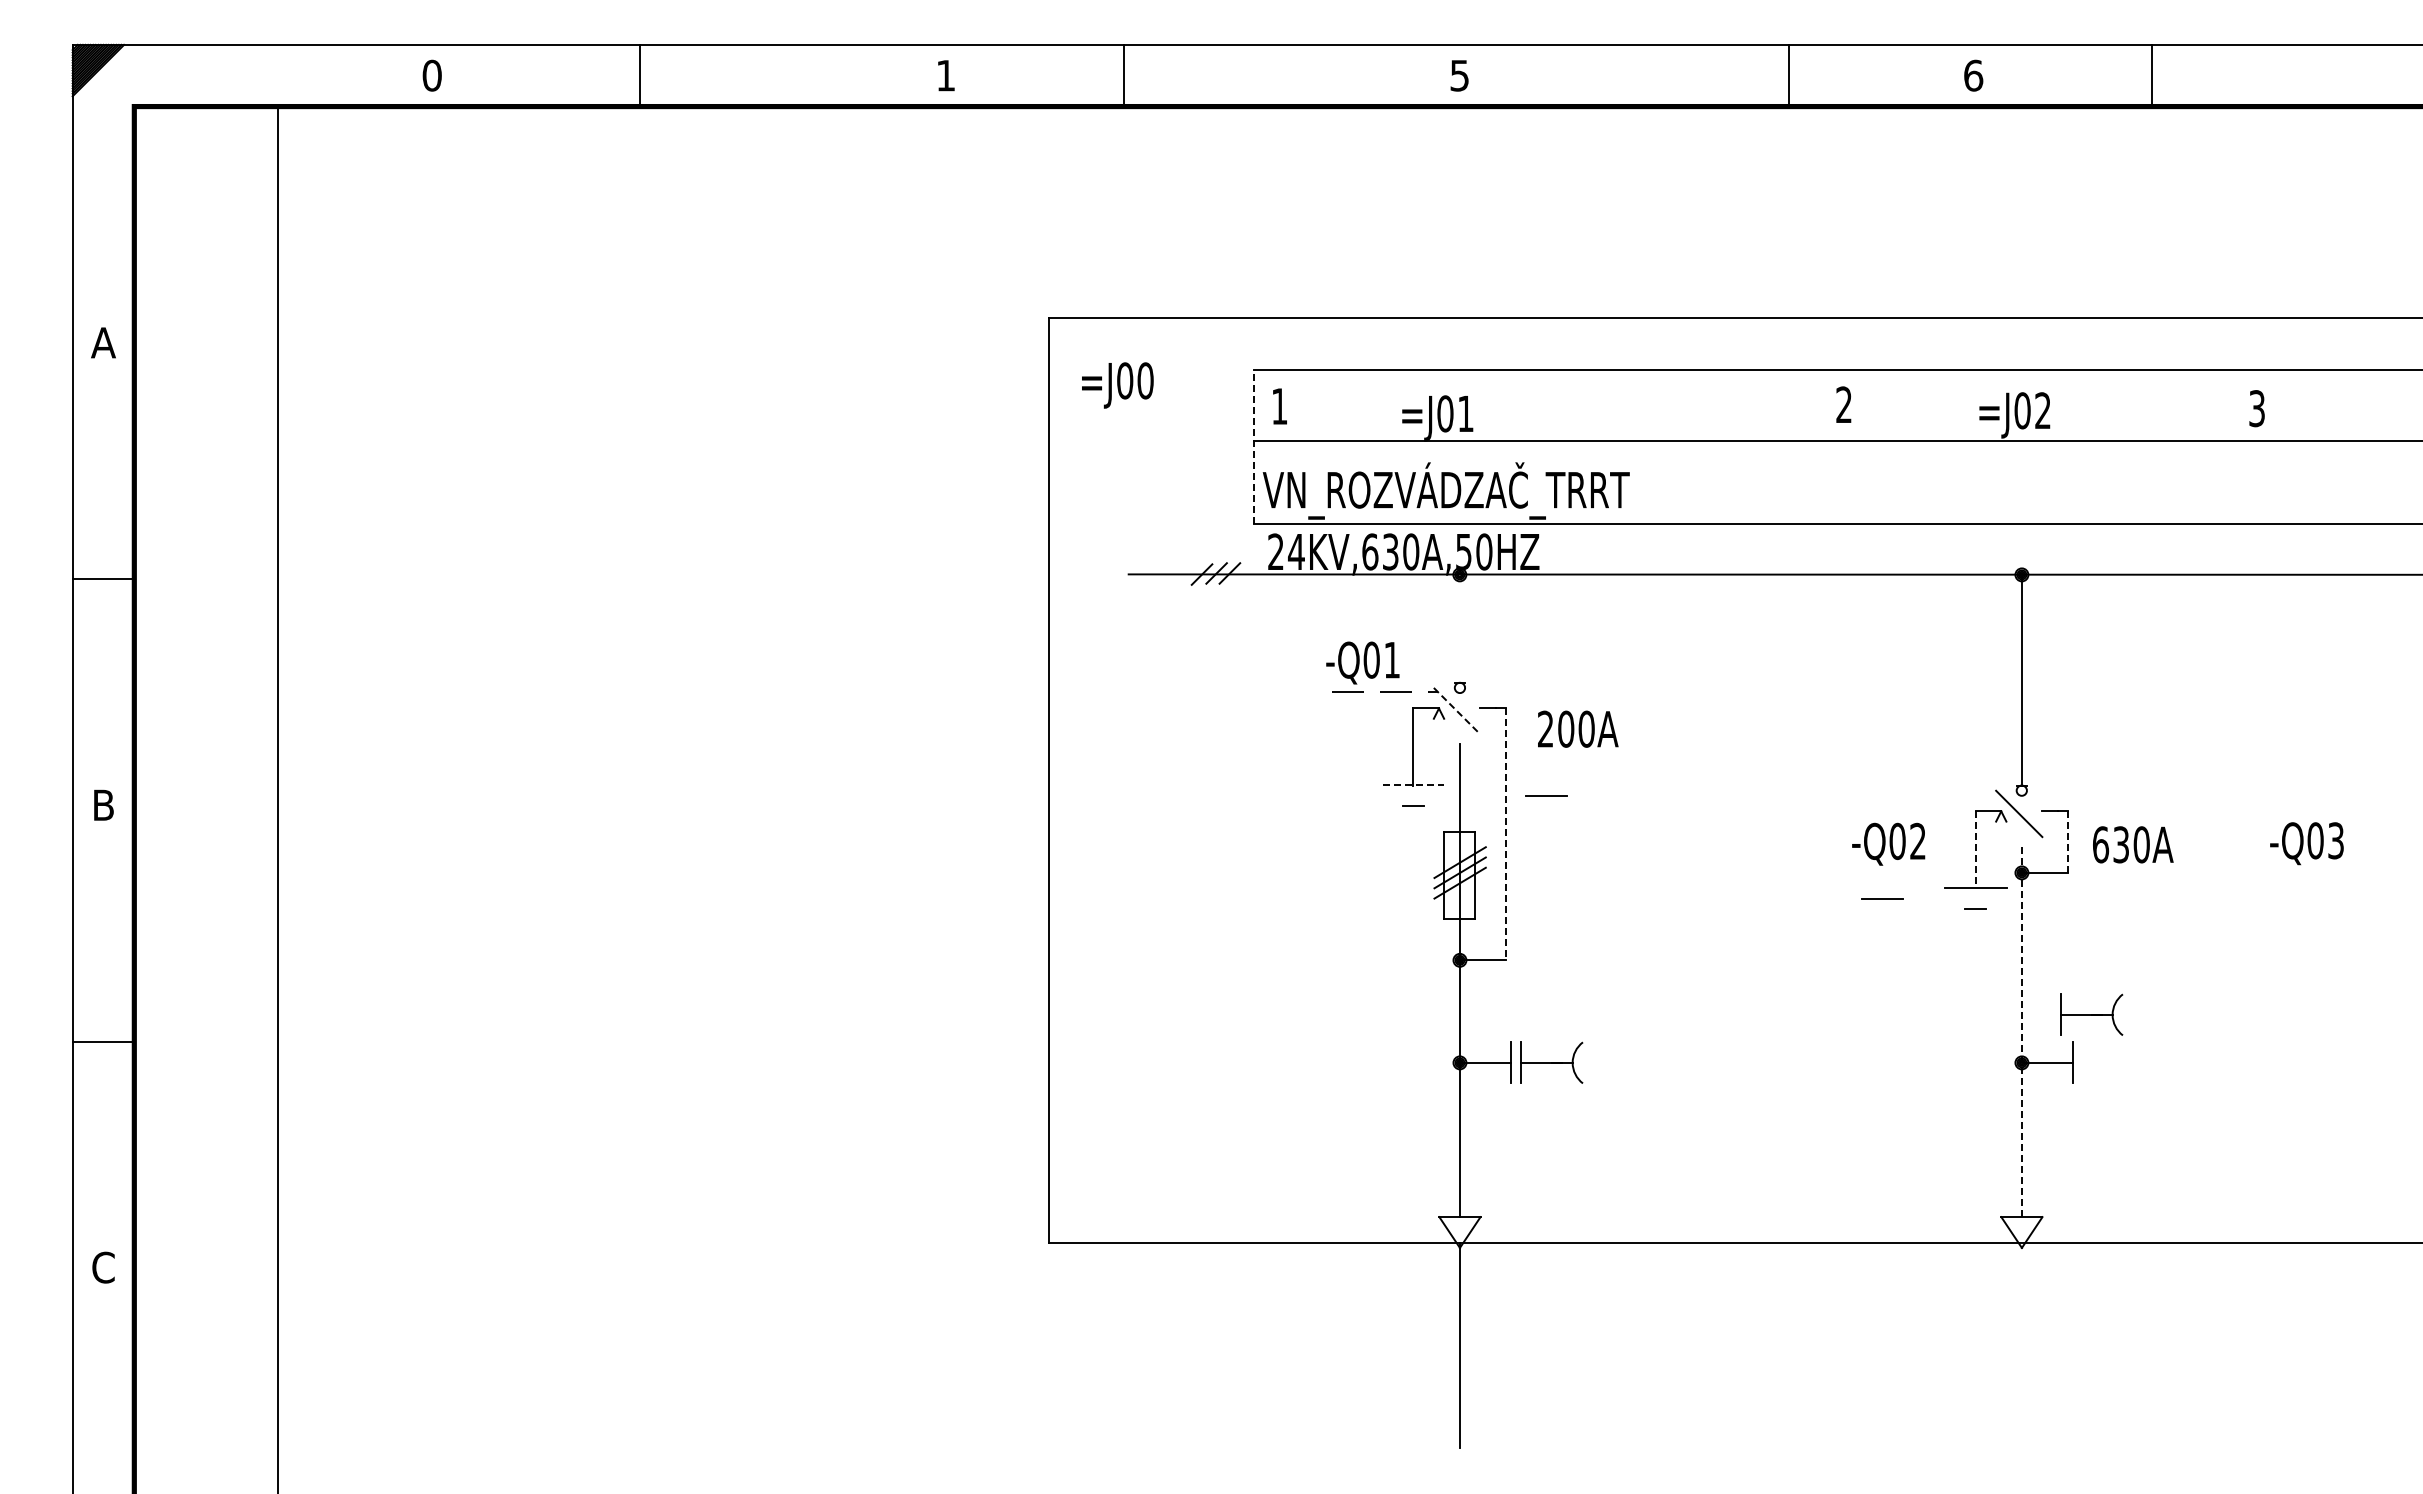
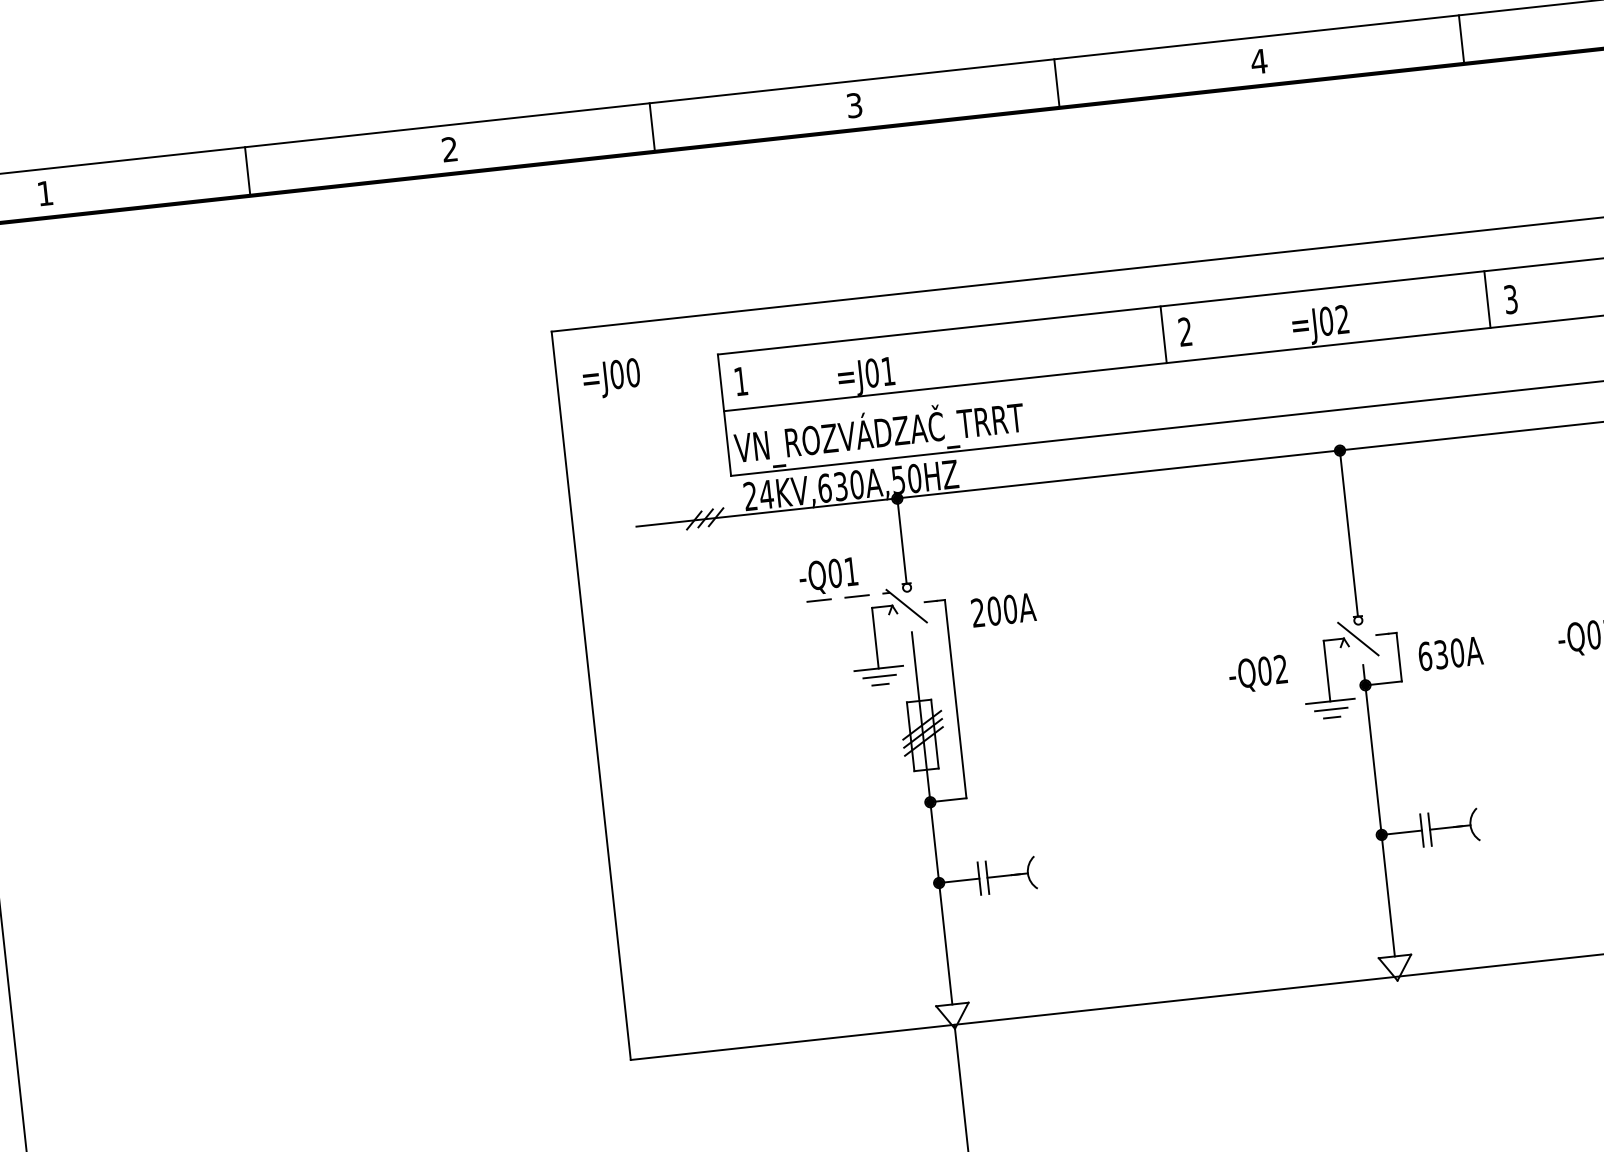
text: (431, 75) -> (44, 193), 0 -> 1
line: (640, 75) -> (247, 171), moved
text: (945, 75) -> (449, 149), 1 -> 2
line: (1123, 75) -> (651, 127), moved
text: (1459, 75) -> (854, 105), 5 -> 3
line: (1788, 75) -> (1056, 83), moved
text: (1973, 75) -> (1259, 61), 6 -> 4
line: (2151, 75) -> (1461, 39), moved
line: (1816, 405) -> (1163, 334), added
line: (2227, 405) -> (1487, 299), added
line: (1254, 446) -> (724, 415), dashed -> solid
line: (1459, 628) -> (901, 540), added
line: (1456, 711) -> (906, 606), dashed -> solid
line: (1413, 785) -> (878, 668), dashed -> solid
line: (1546, 795) -> (879, 676), moved
line: (1505, 834) -> (955, 699), dashed -> solid
line: (2068, 842) -> (1399, 657), dashed -> solid
line: (1975, 849) -> (1326, 670), dashed -> solid
line: (1882, 898) -> (1331, 709), moved
part: (2091, 1014) -> (1453, 826), moved
line: (2021, 1031) -> (1378, 810), dashed -> solid

